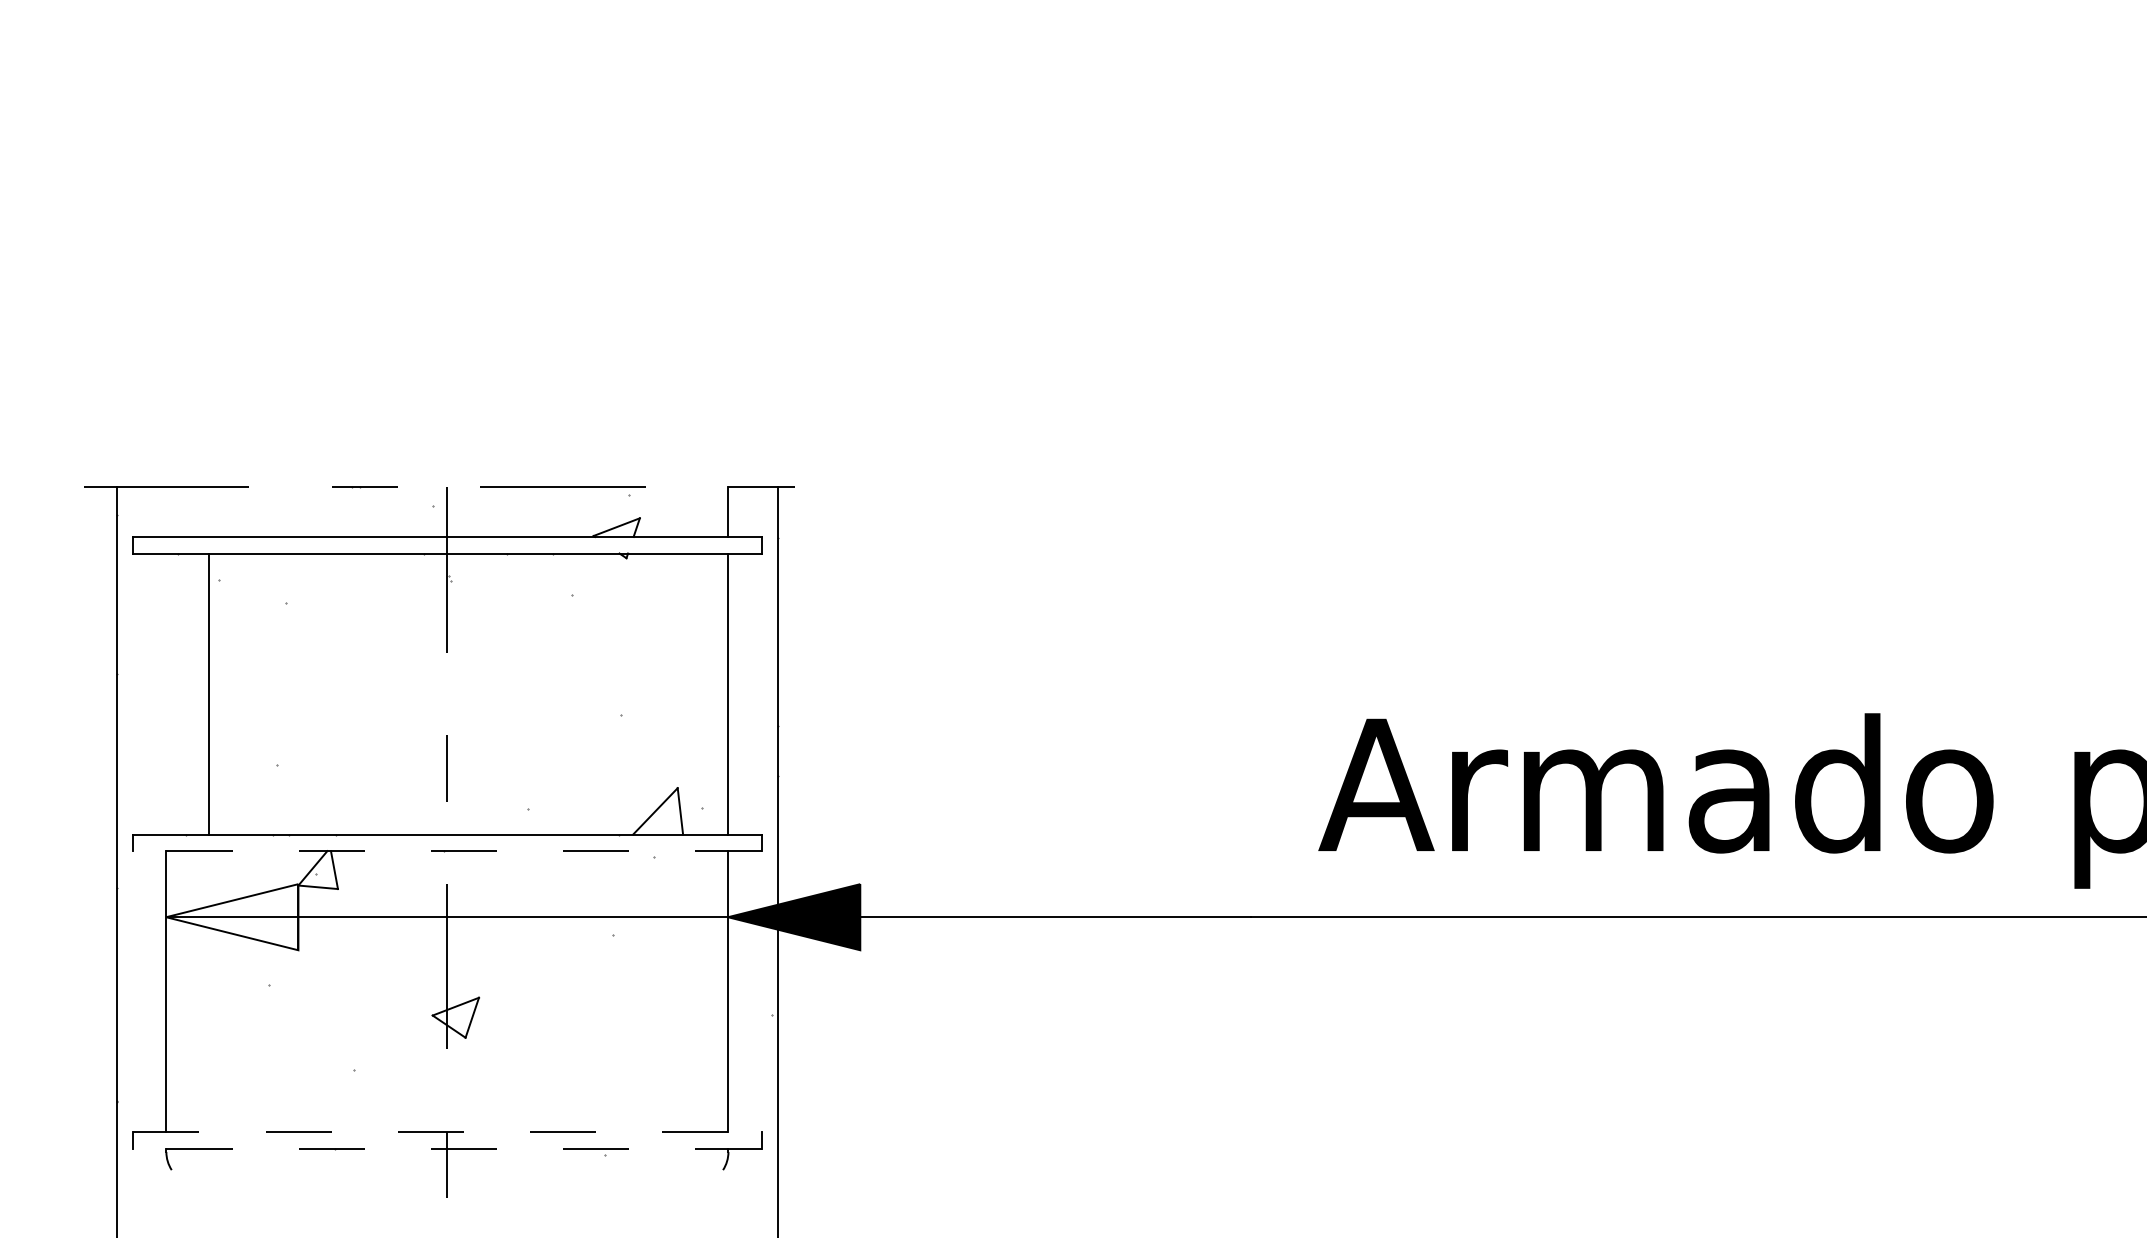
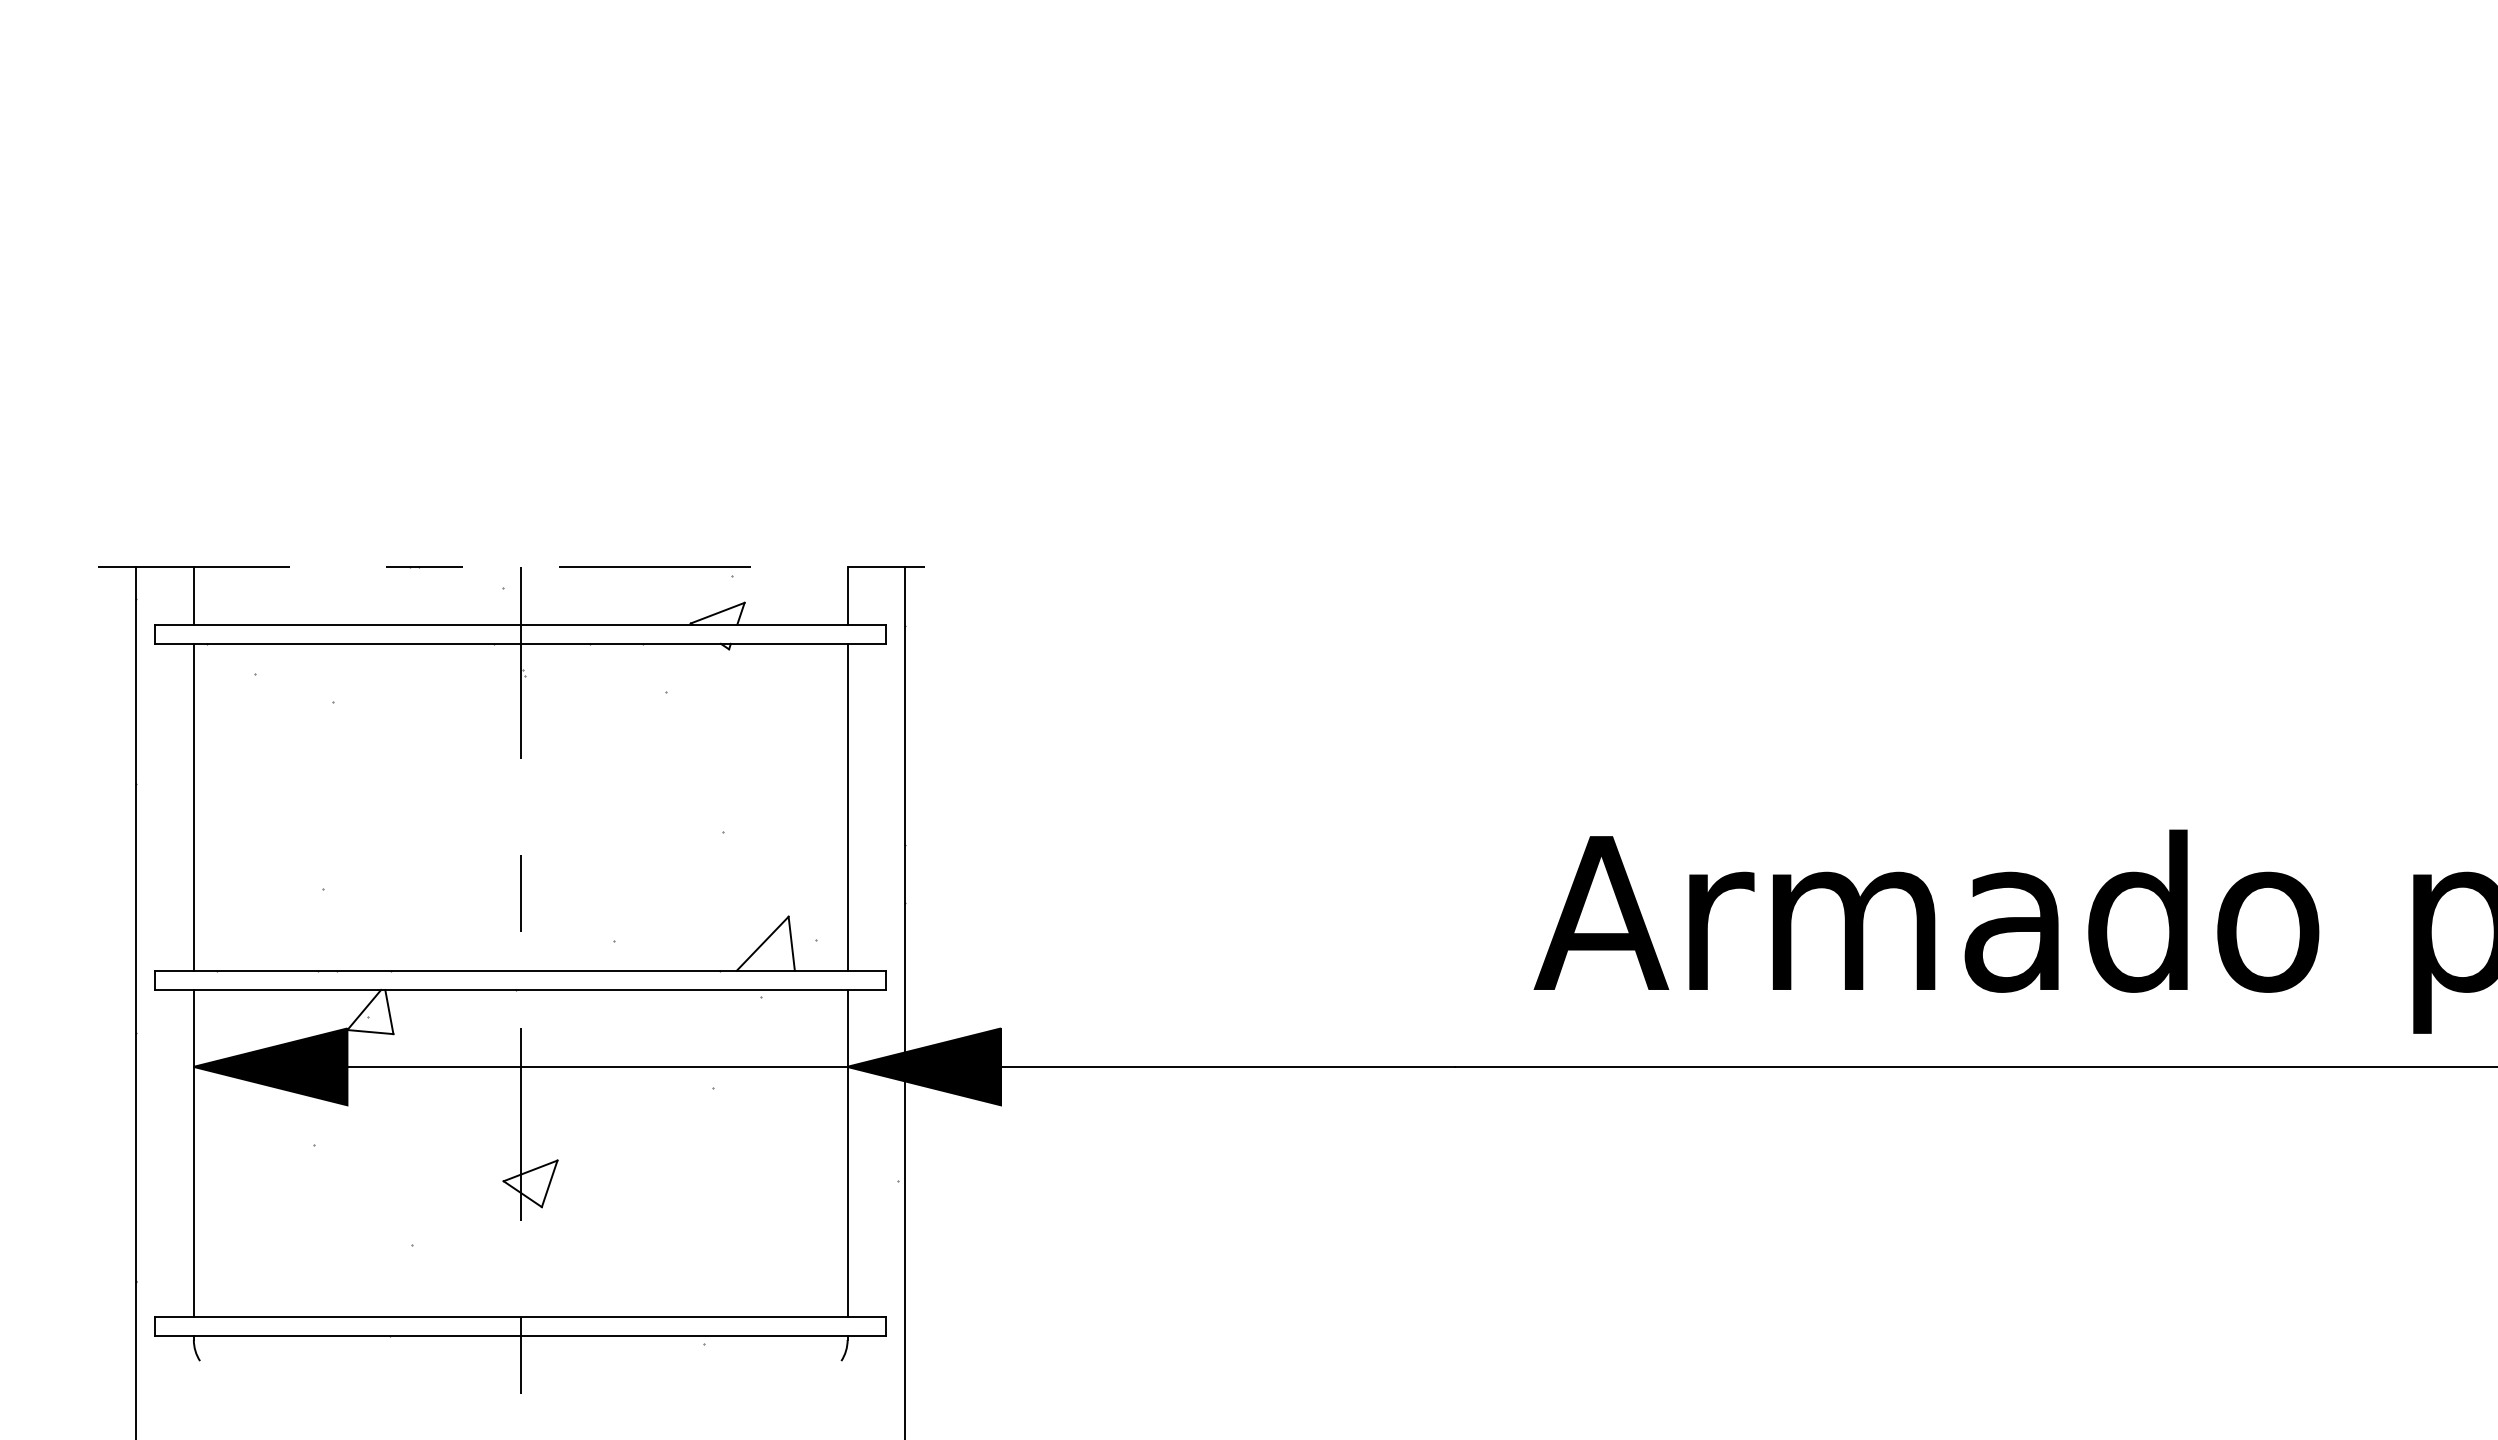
line: (166, 511) -> (193, 595), added
line: (209, 693) -> (193, 806), moved
line: (447, 850) -> (520, 989), dashed -> solid
fill: (232, 916) -> (270, 1066), added
line: (448, 1131) -> (521, 1316), dashed -> solid
line: (447, 1149) -> (520, 1336), dashed -> solid

